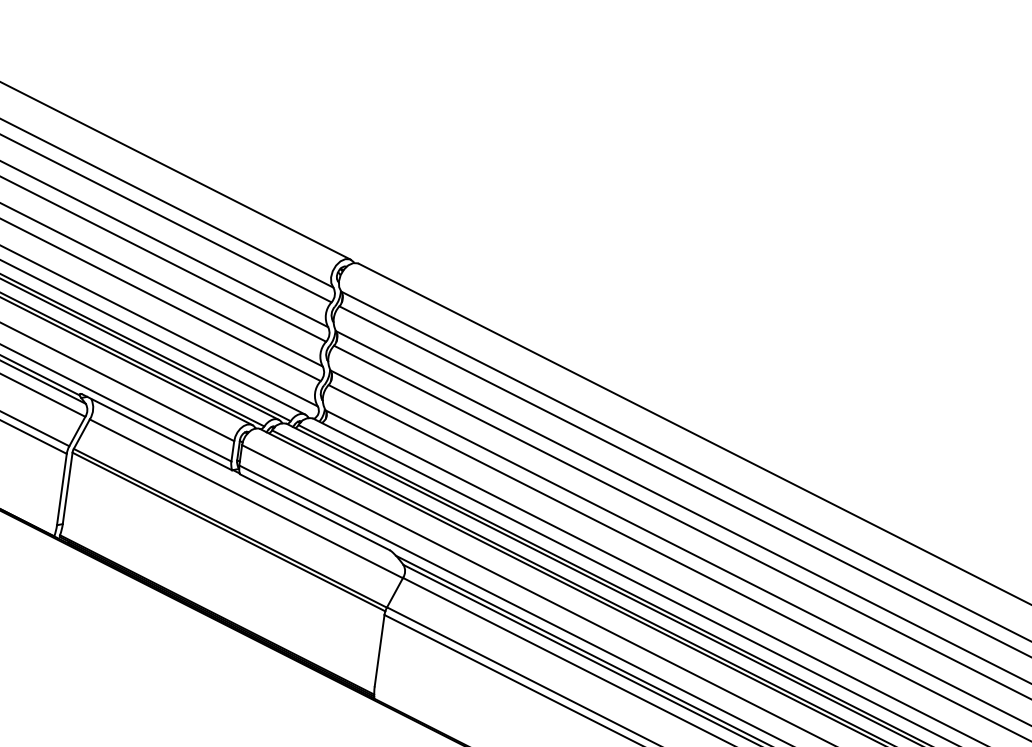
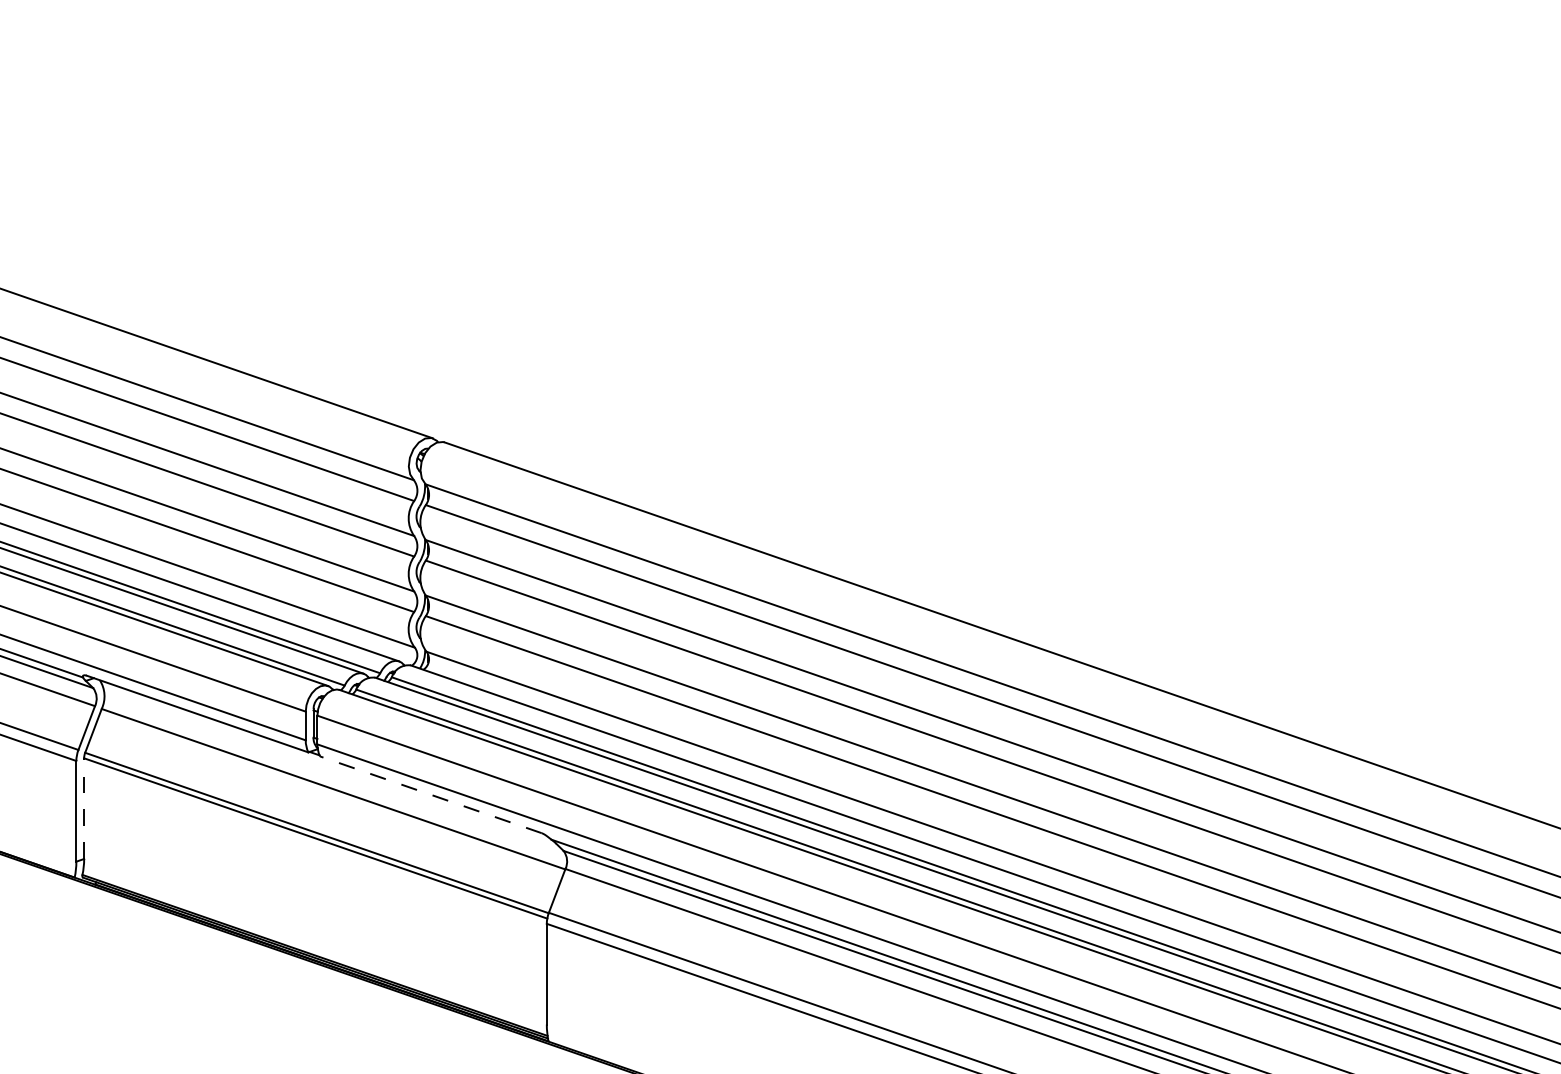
line: (67, 488) -> (84, 808), solid -> dashed
line: (314, 512) -> (430, 794), solid -> dashed

